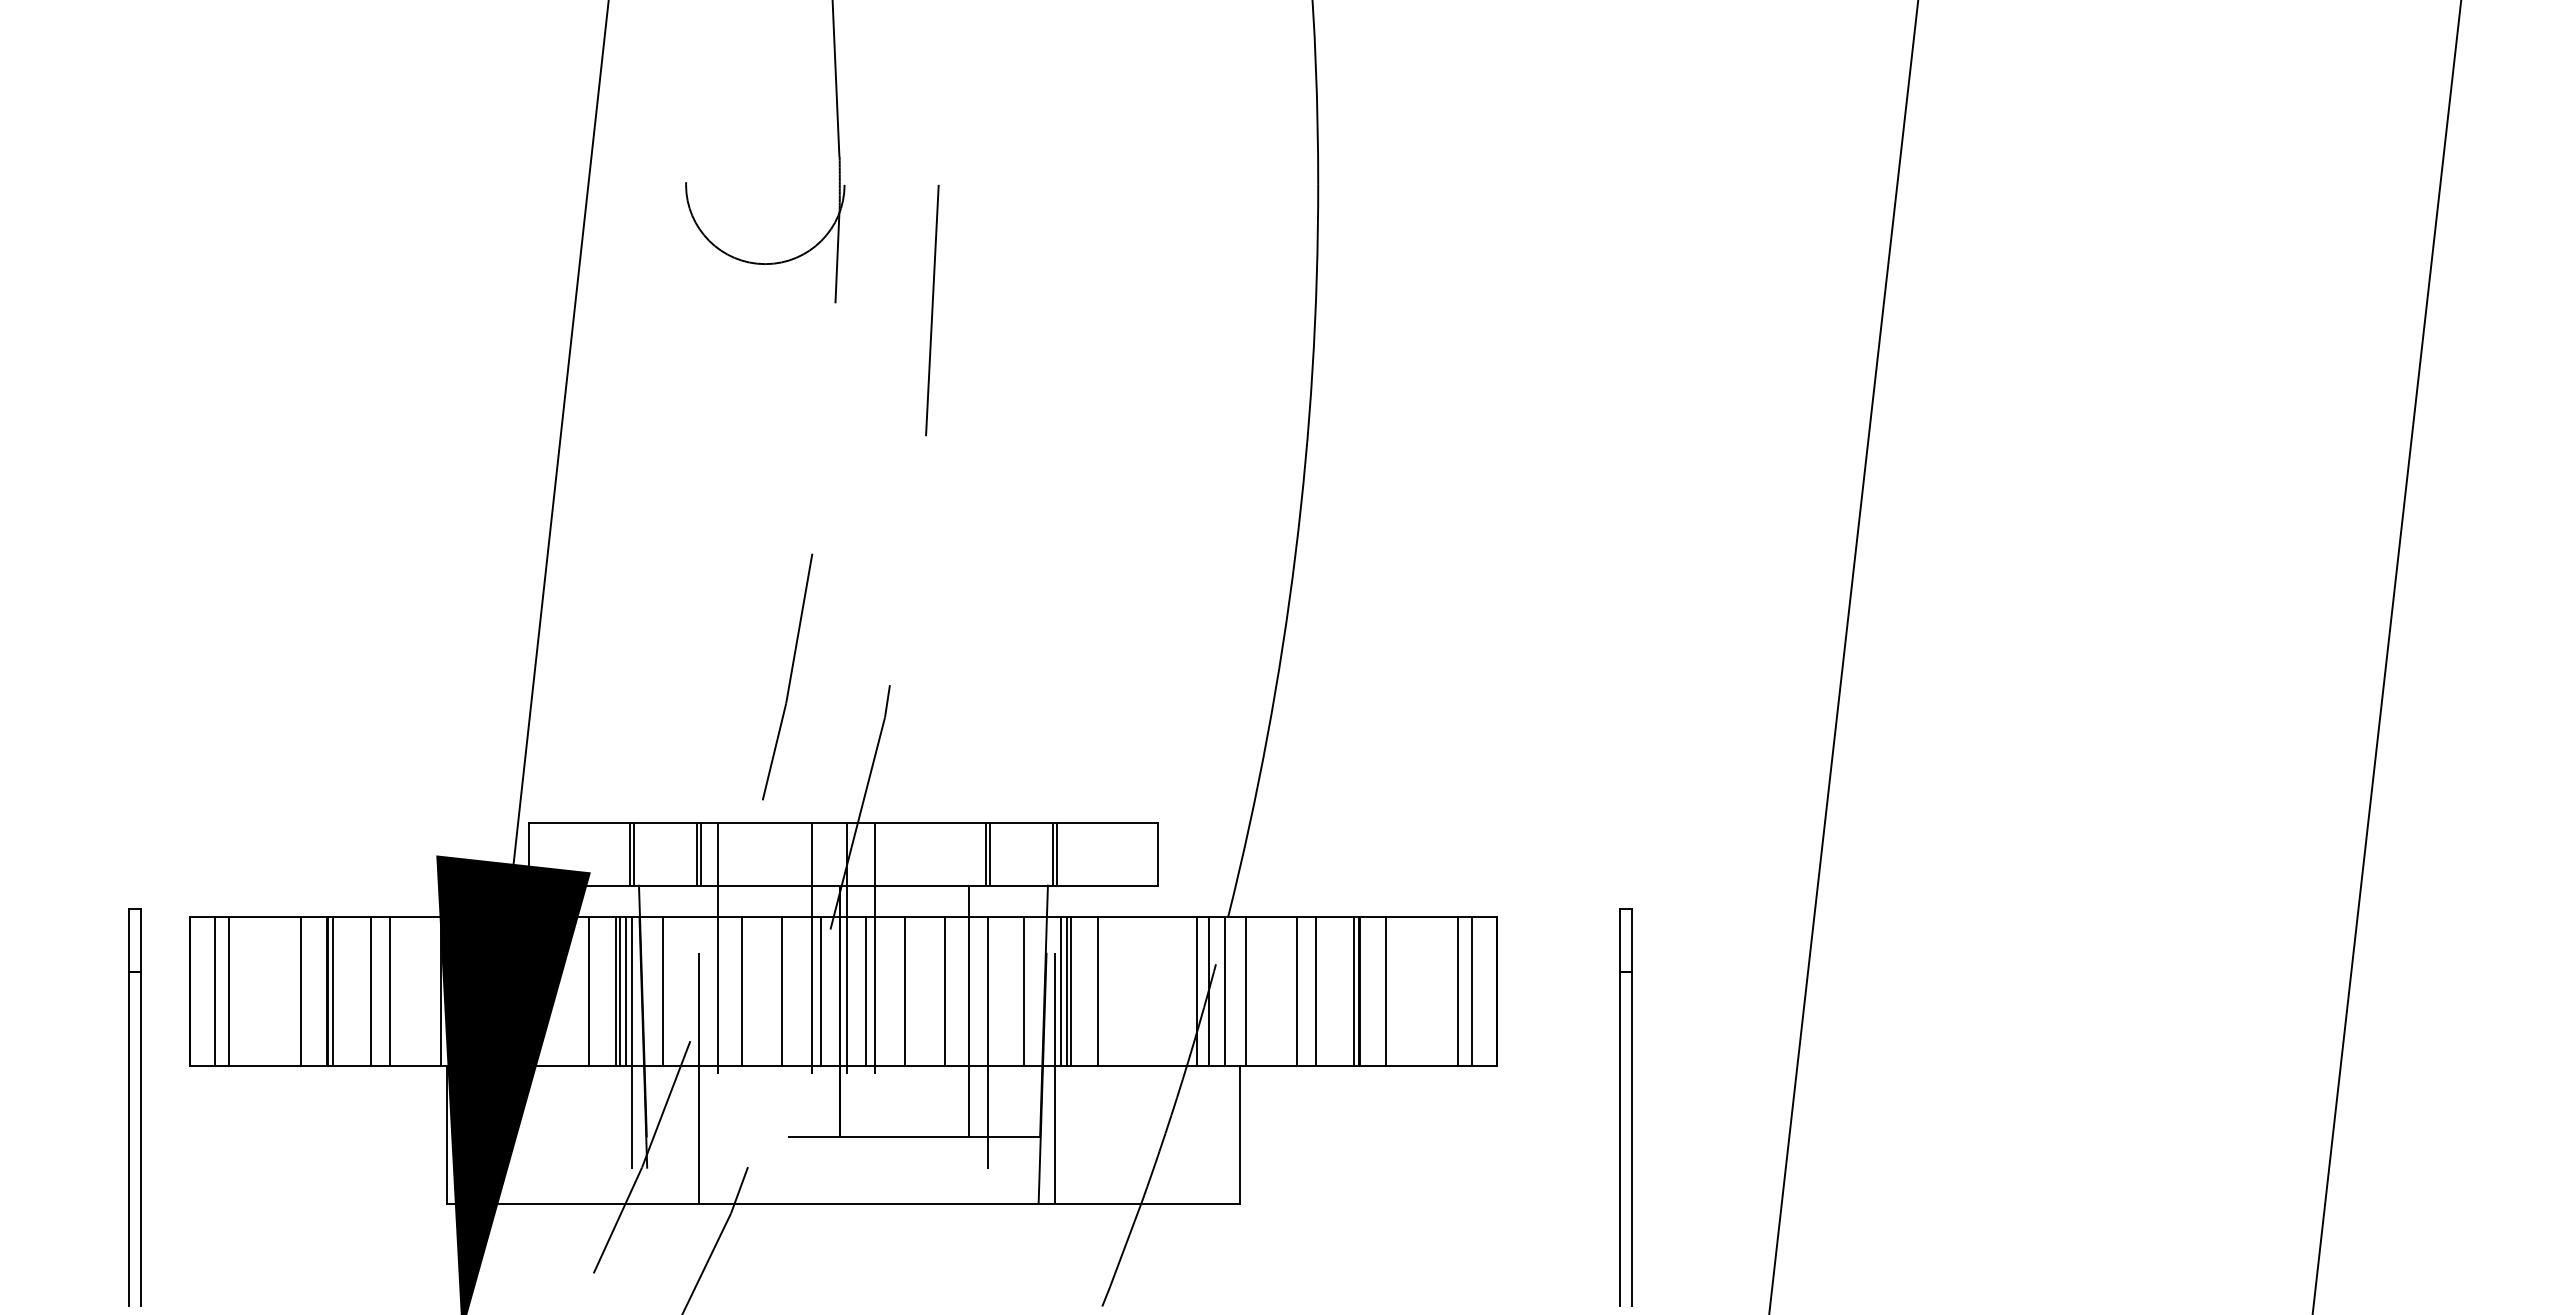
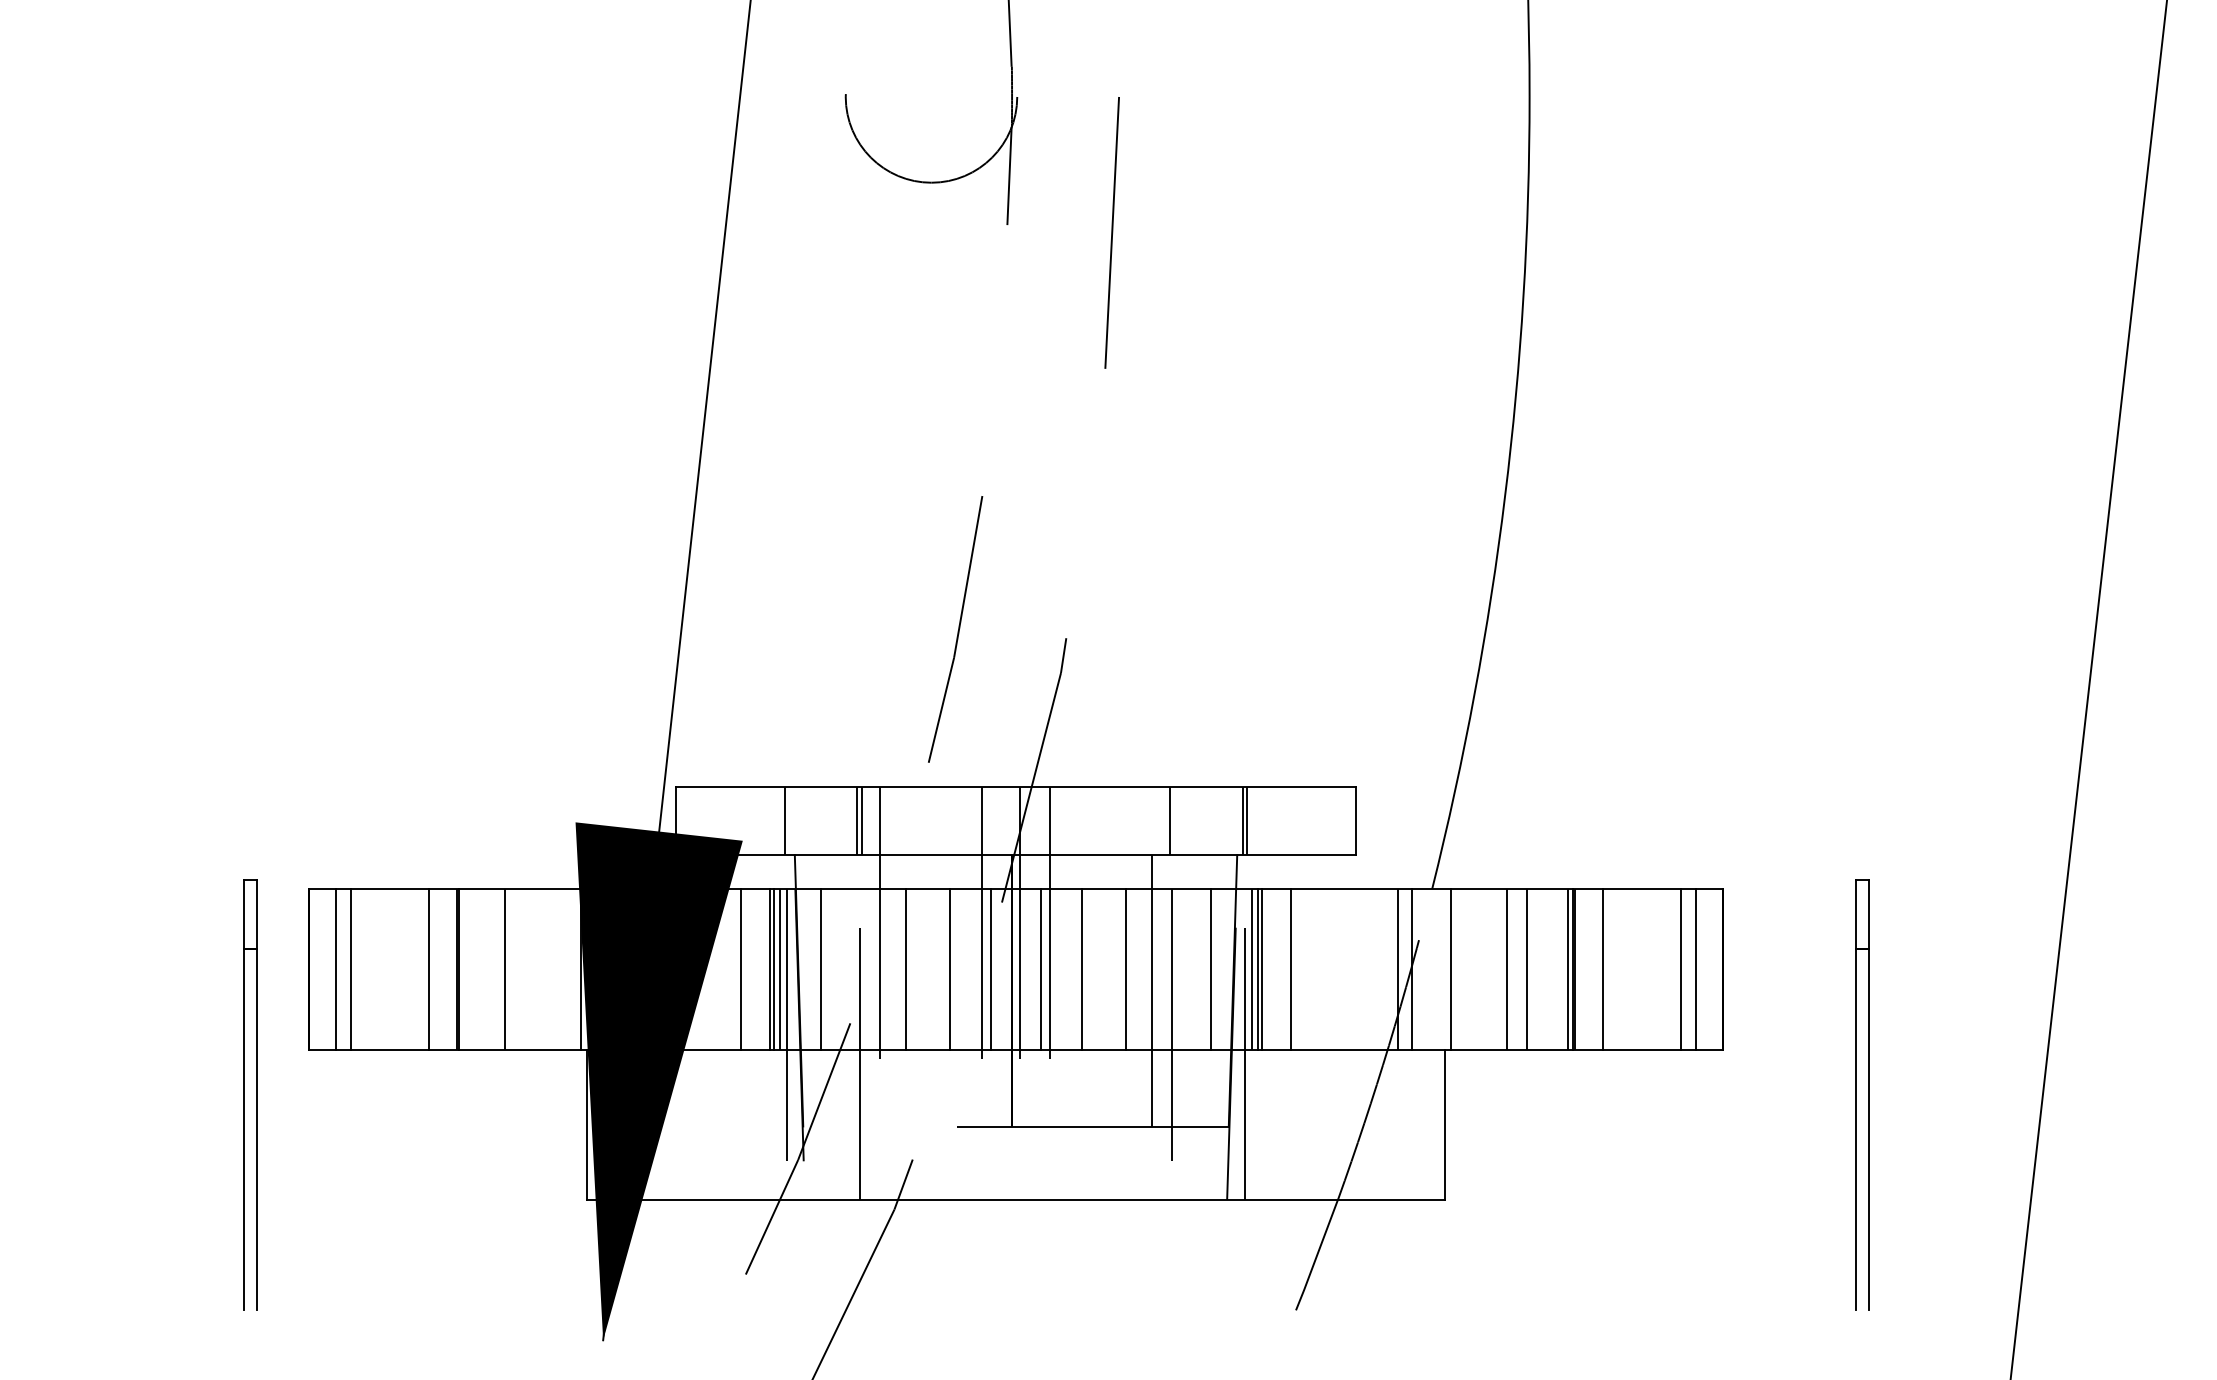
line: (633, 853) -> (788, 820), removed
line: (990, 853) -> (1175, 820), removed
line: (333, 991) -> (464, 969), removed
line: (389, 991) -> (524, 969), removed
line: (1225, 991) -> (1429, 969), removed

